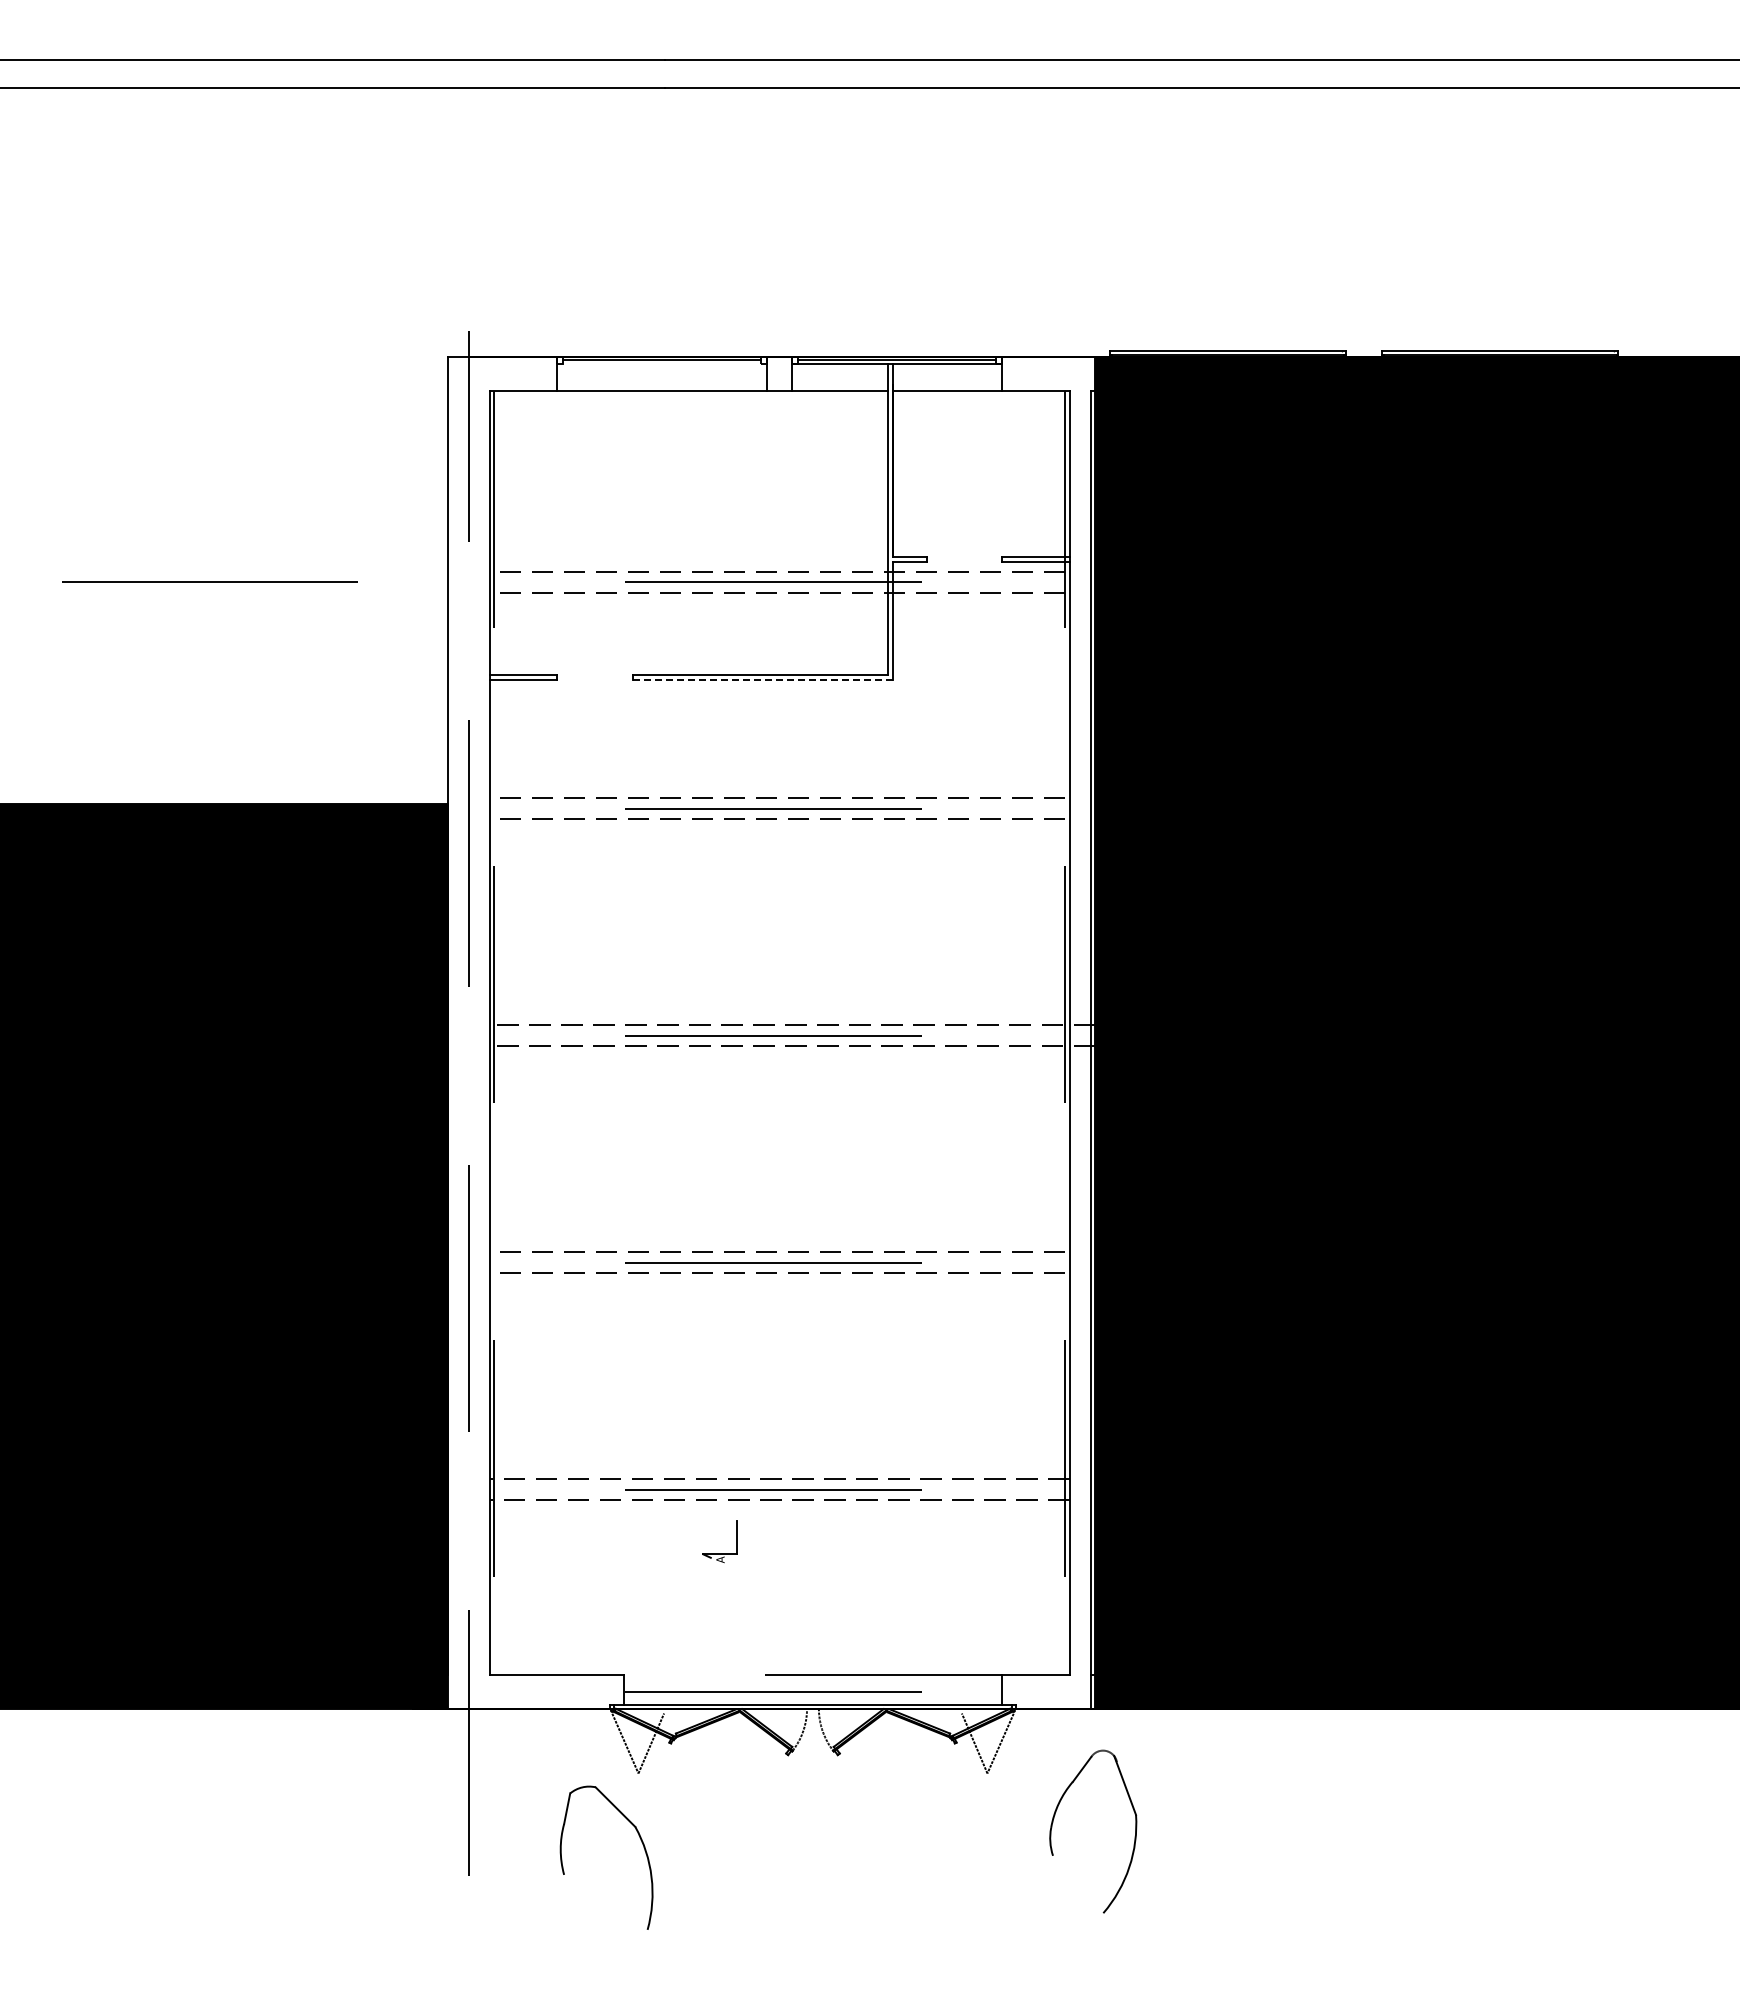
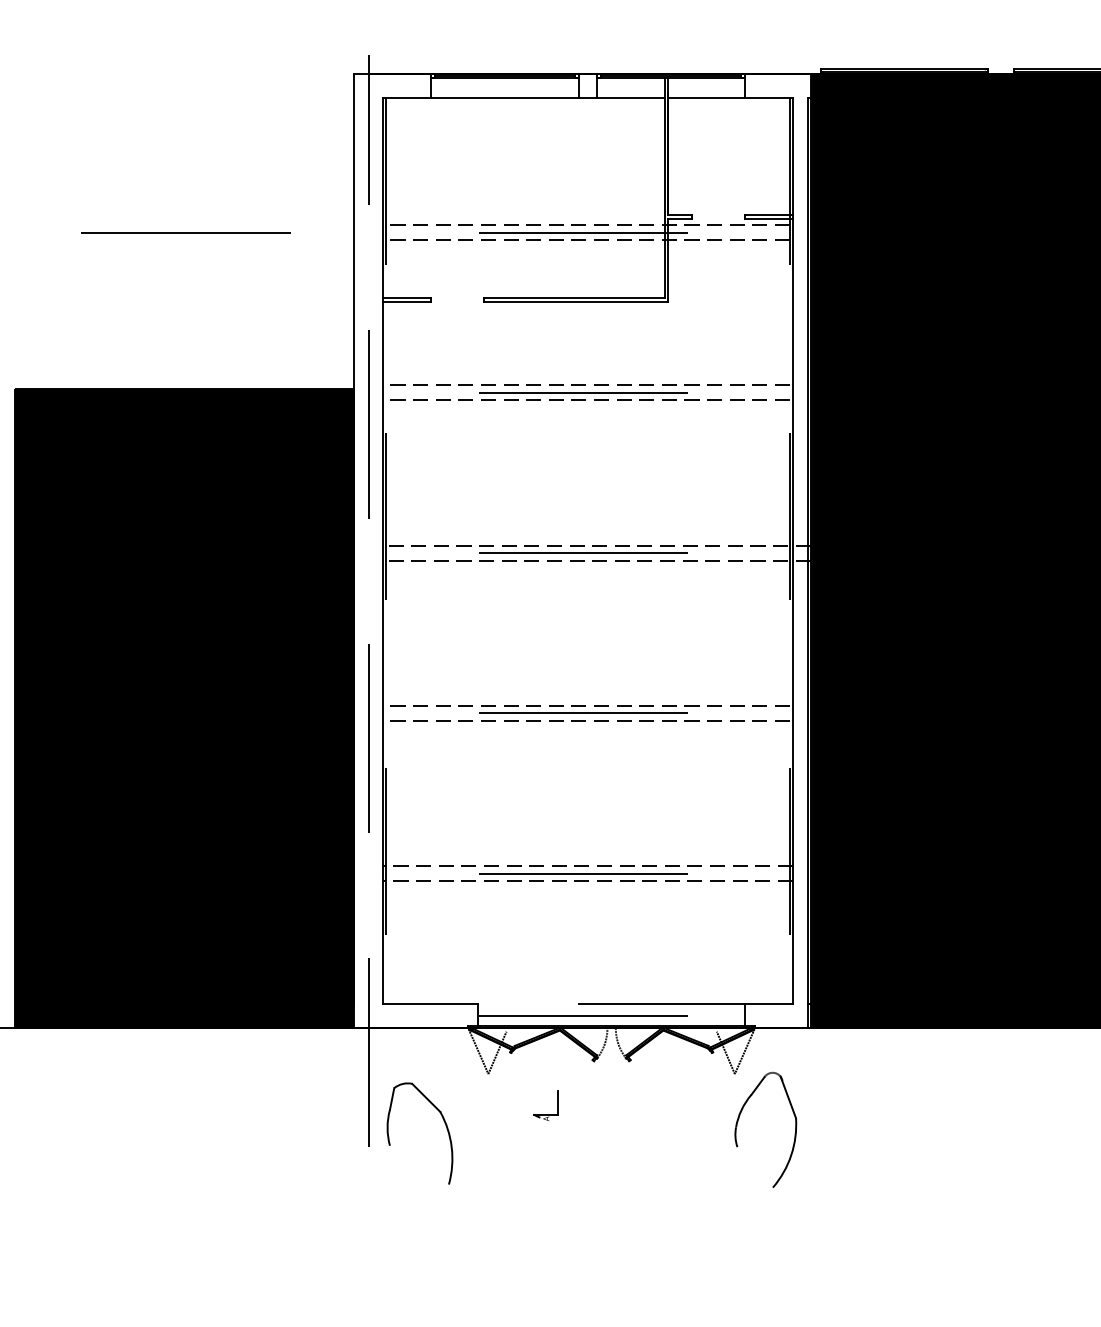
line: (662, 363) -> (505, 78), added
line: (763, 679) -> (576, 301), dashed -> solid
part: (719, 1553) -> (545, 1114), moved
part: (1053, 1822) -> (737, 1123), moved
part: (640, 1840) -> (443, 1121), moved

